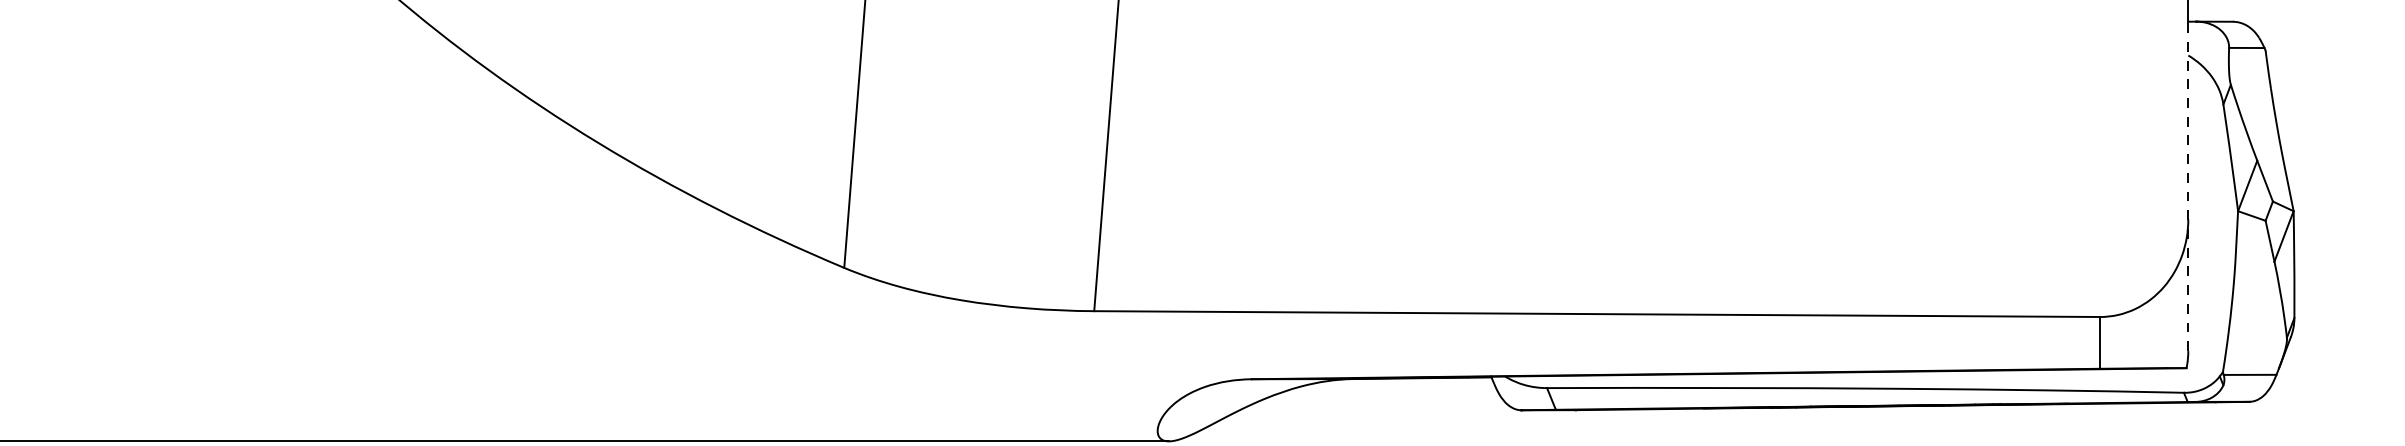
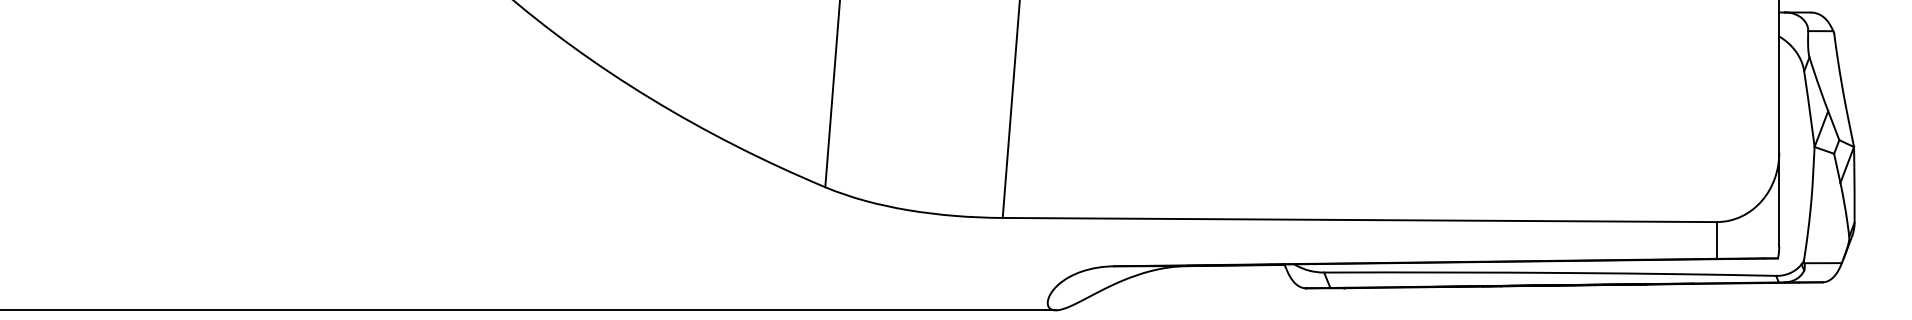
line: (2188, 186) -> (1779, 129), dashed -> solid

